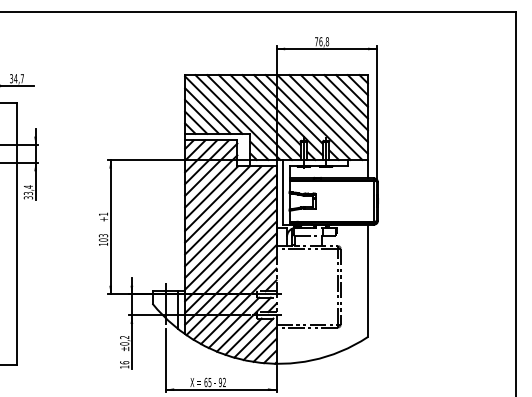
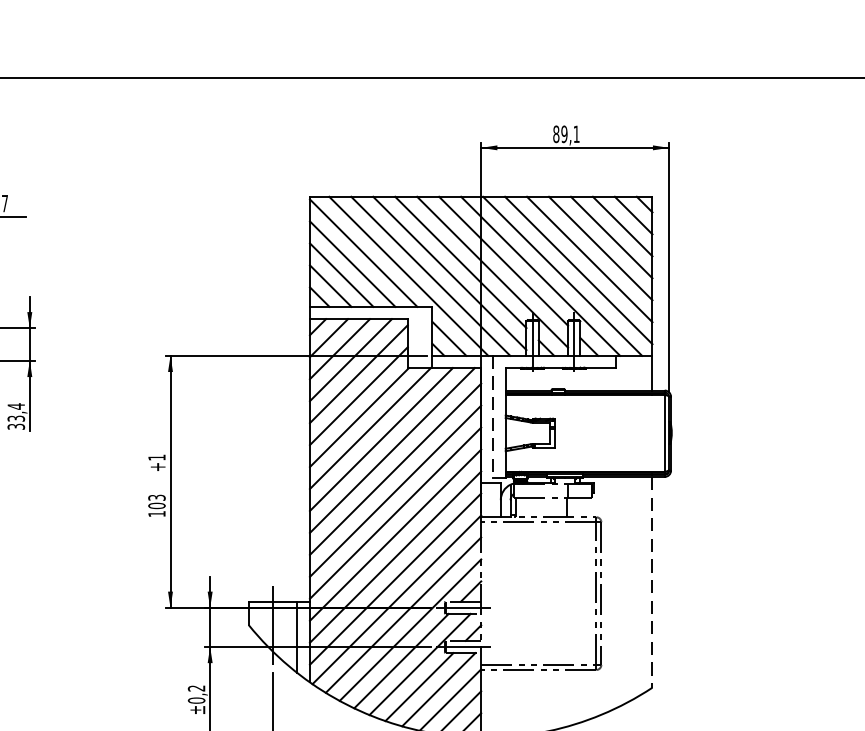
text: (322, 41) -> (567, 133), 76,8 -> 89,1
line: (283, 192) -> (494, 416), solid -> dashed
line: (367, 281) -> (651, 583), solid -> dashed

